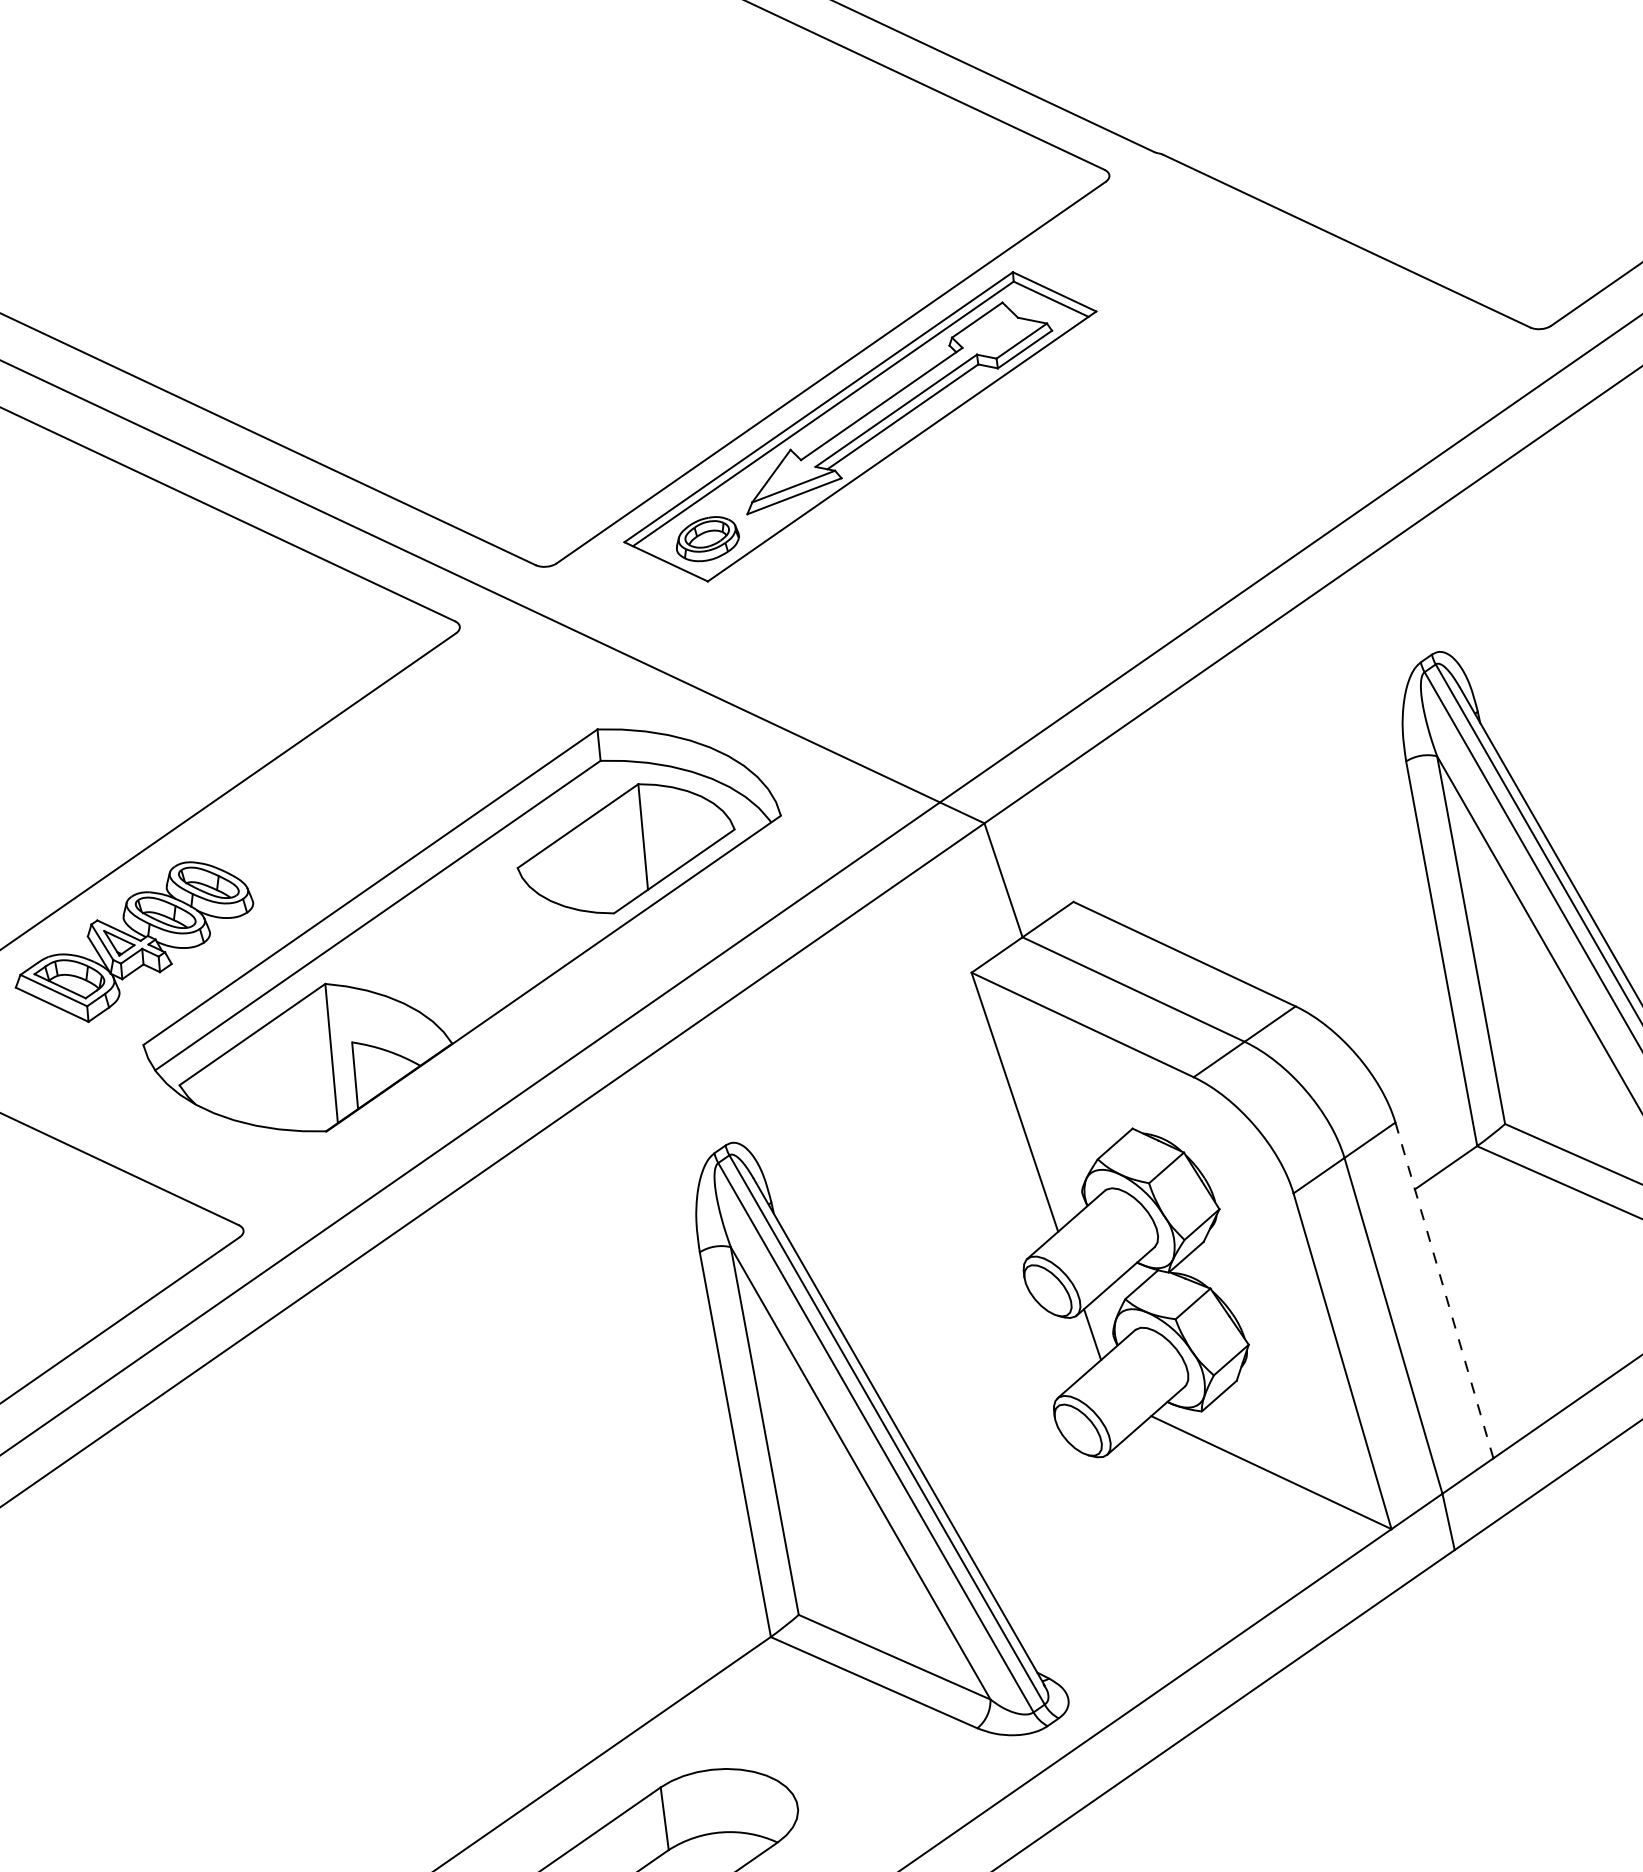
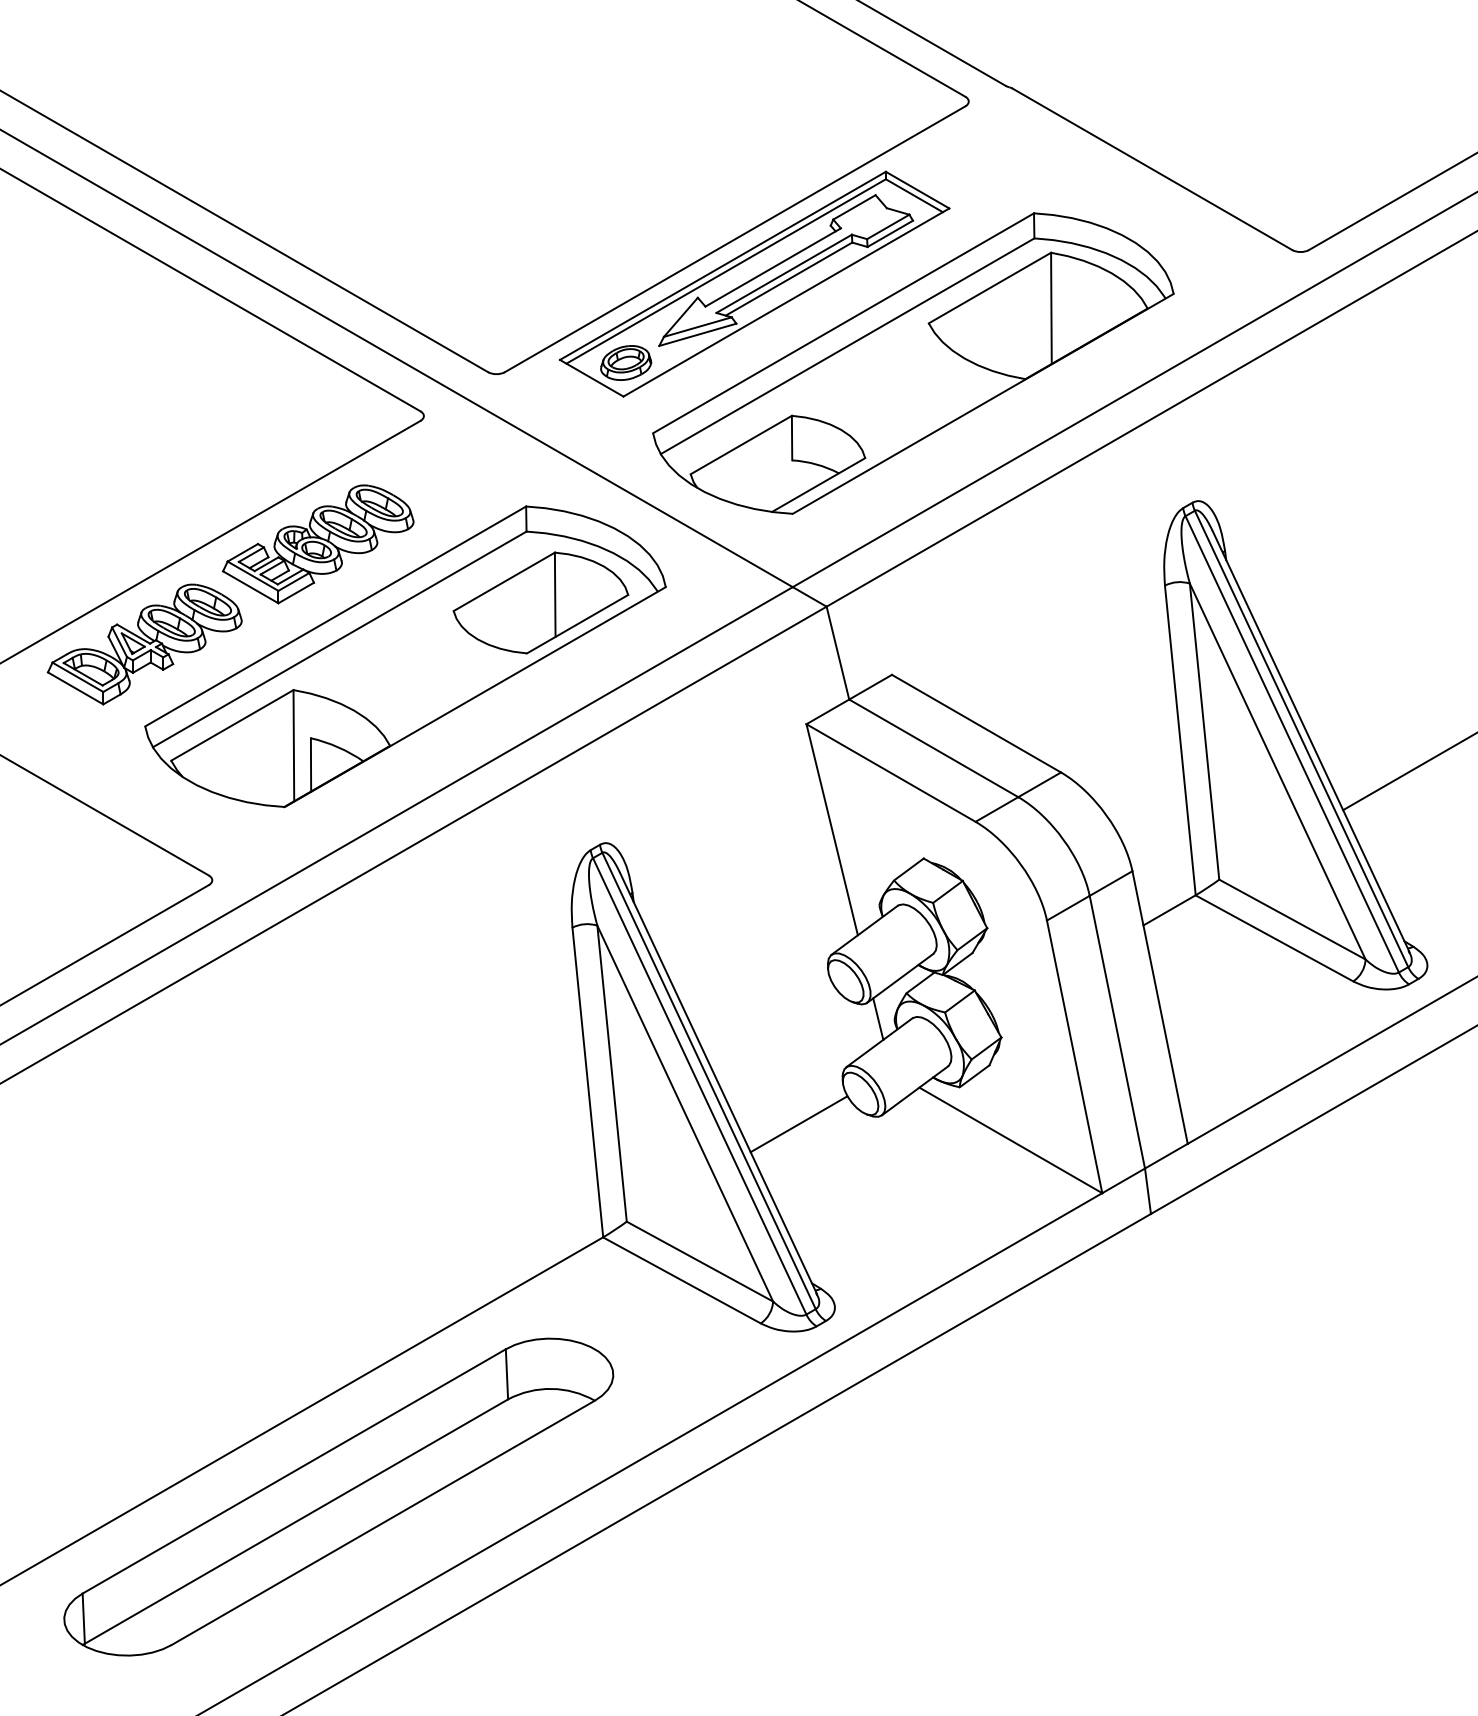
part: (1067, 509) -> (913, 363), added
part: (341, 798) -> (318, 544), added
line: (1445, 1291) -> (1160, 1008), dashed -> solid
line: (1003, 1475) -> (798, 1124), added

